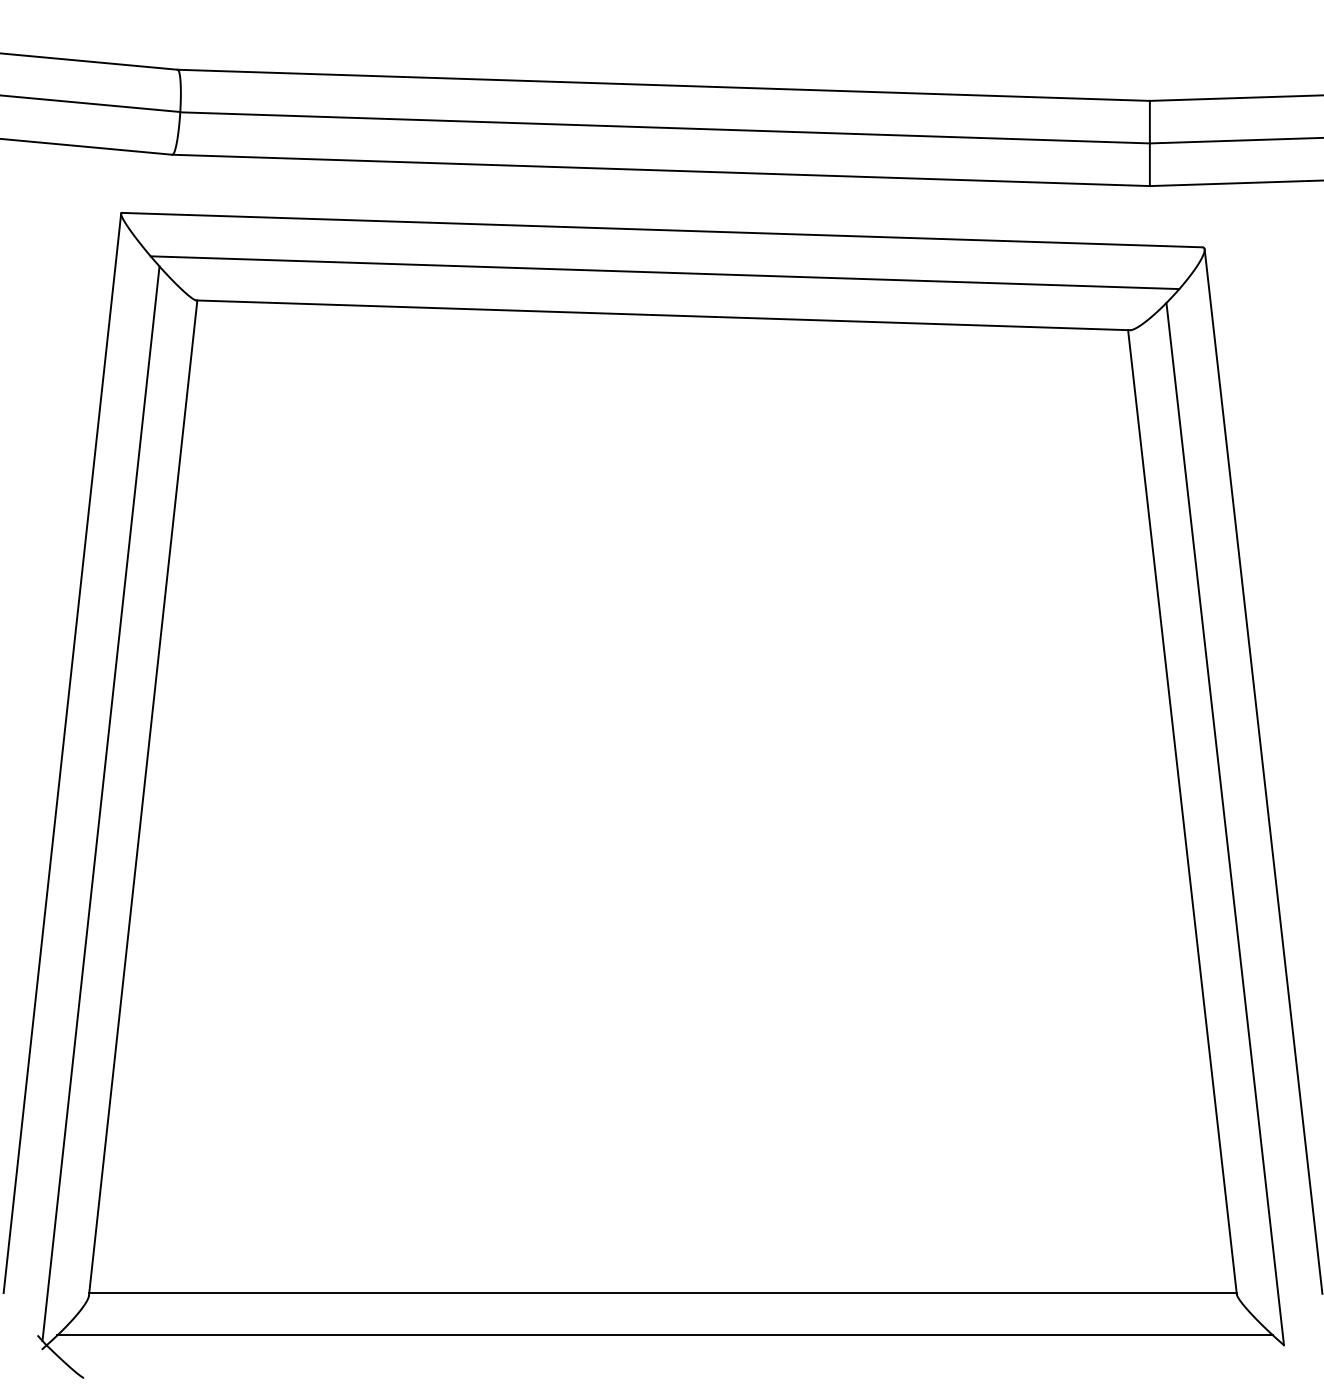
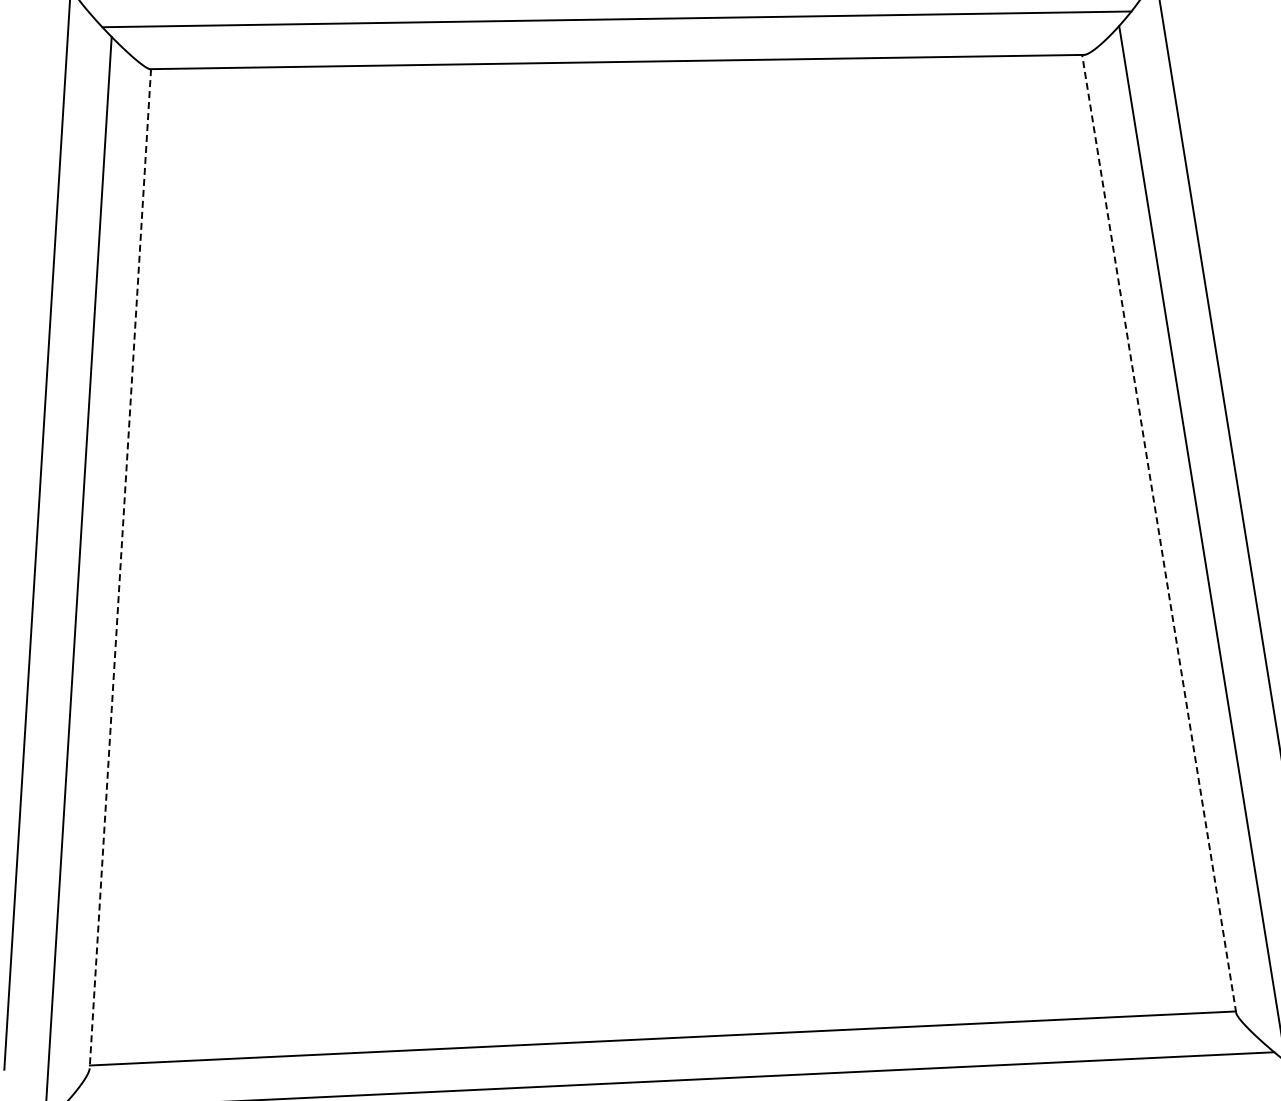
line: (143, 798) -> (120, 569), solid -> dashed
line: (1182, 811) -> (1159, 533), solid -> dashed

